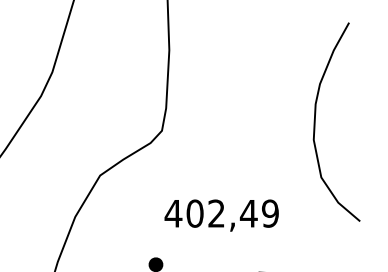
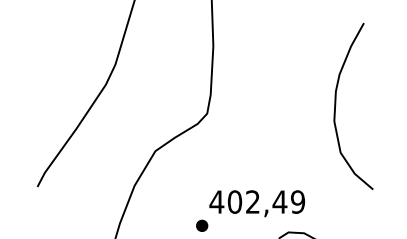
text: (220, 215) -> (256, 203), moved

